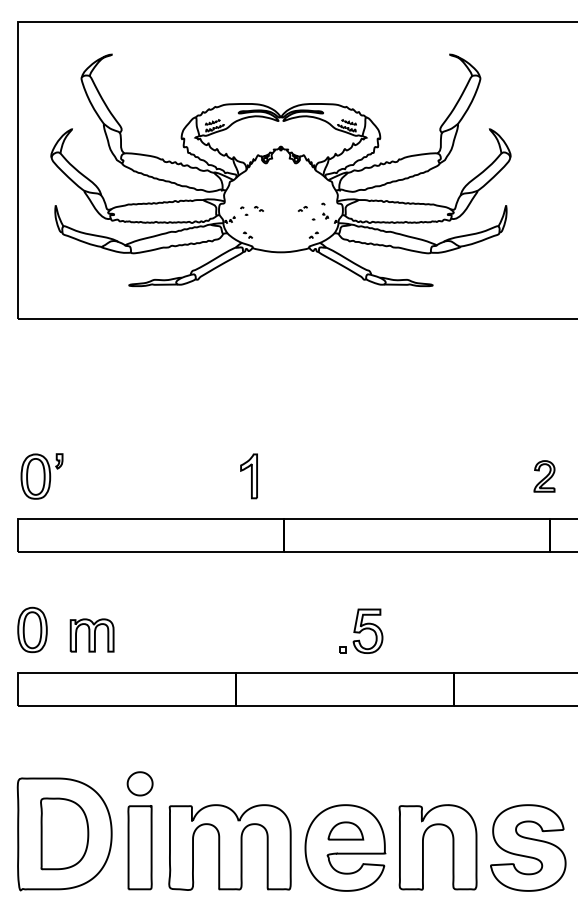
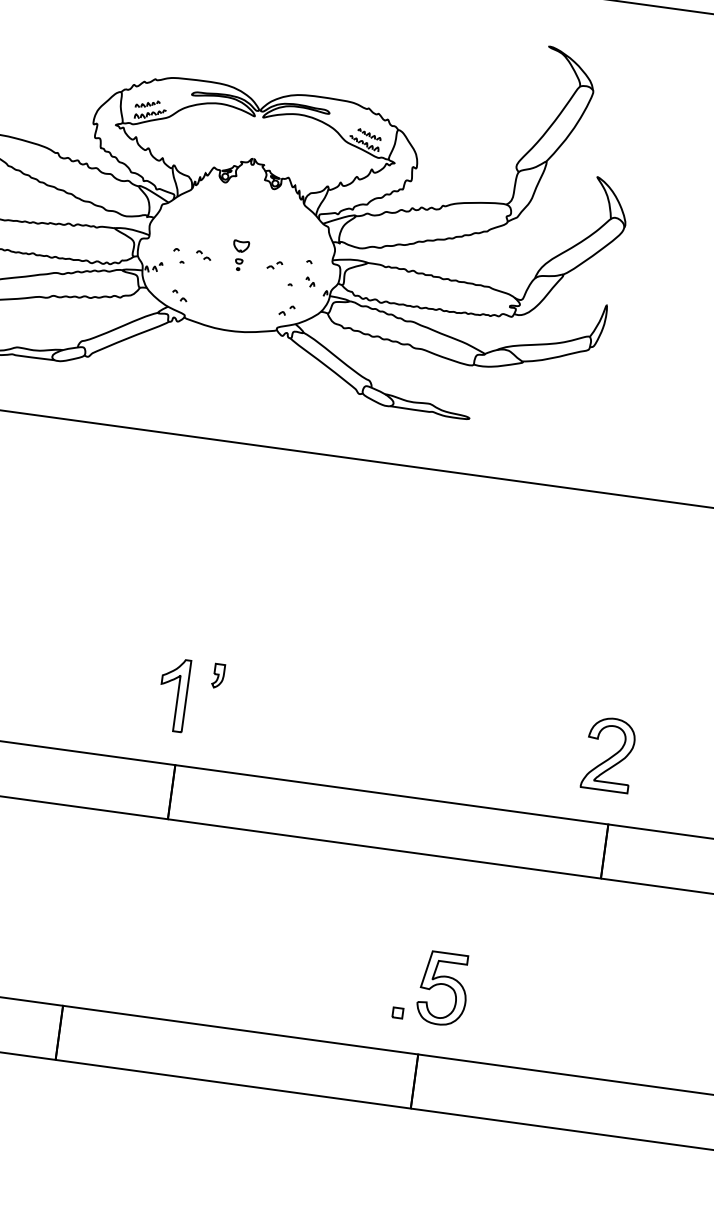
part: (280, 205) -> (239, 254), added
part: (302, 461) -> (218, 676), added
part: (248, 476) -> (172, 694), moved
part: (544, 476) -> (608, 754), size x1.43
part: (361, 630) -> (432, 986), moved

